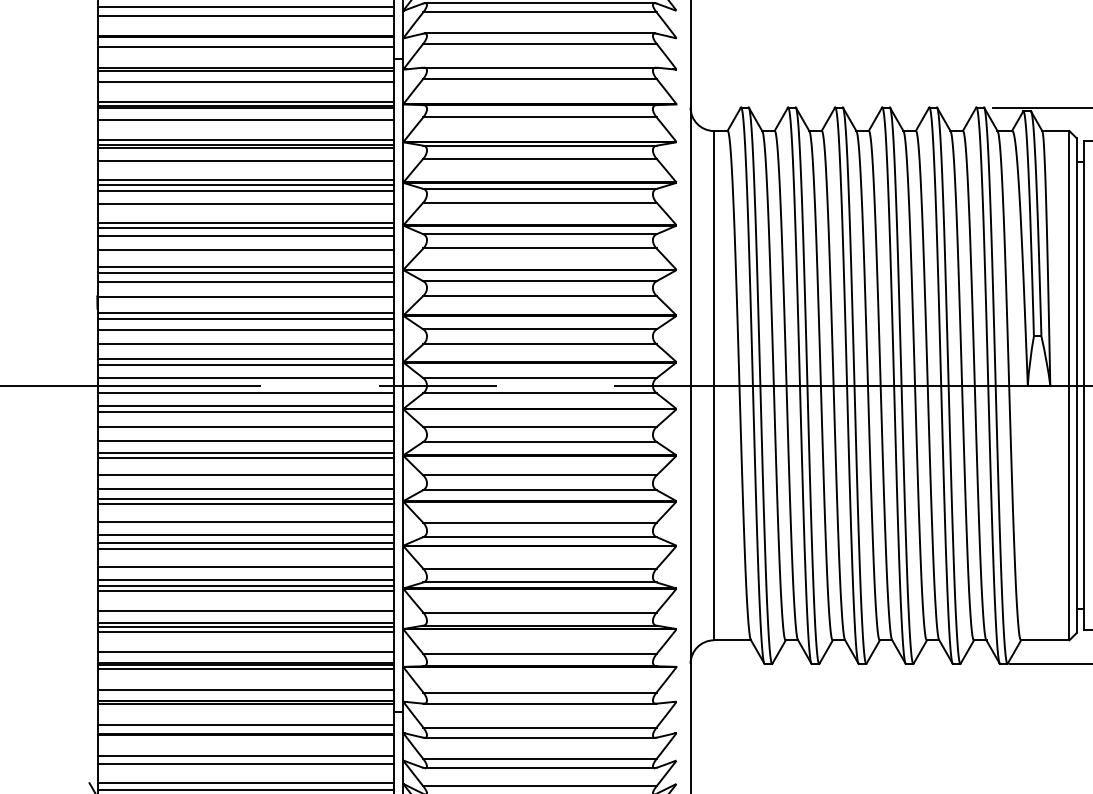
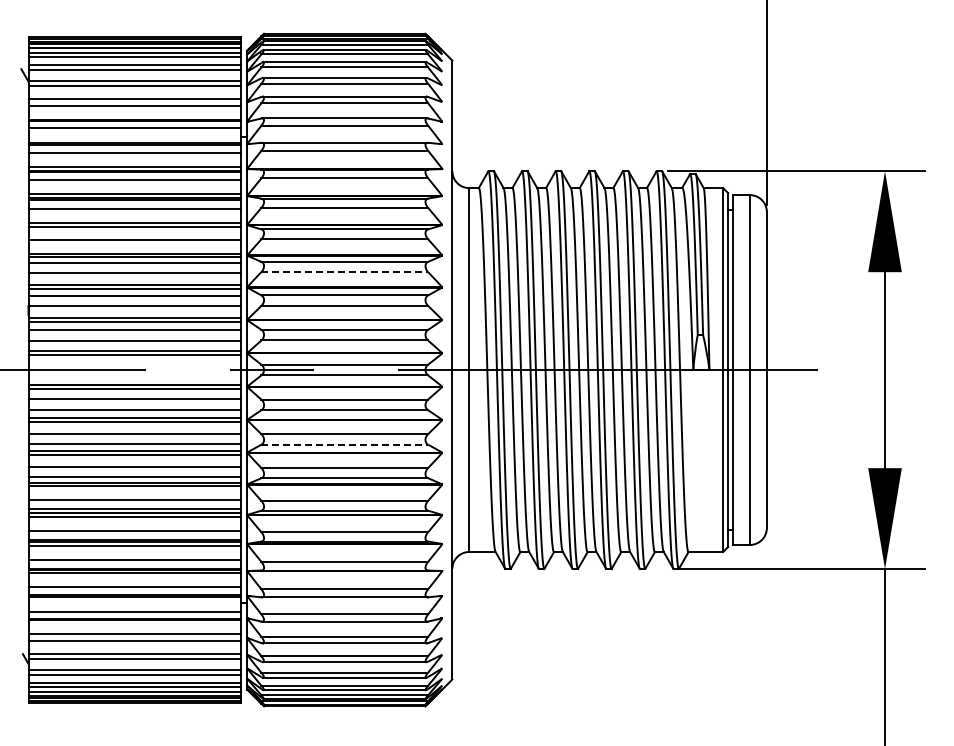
line: (245, 190) -> (134, 230), removed
line: (540, 249) -> (345, 272), solid -> dashed
line: (245, 377) -> (134, 364), removed
line: (245, 393) -> (134, 375), removed
line: (540, 489) -> (345, 444), solid -> dashed

